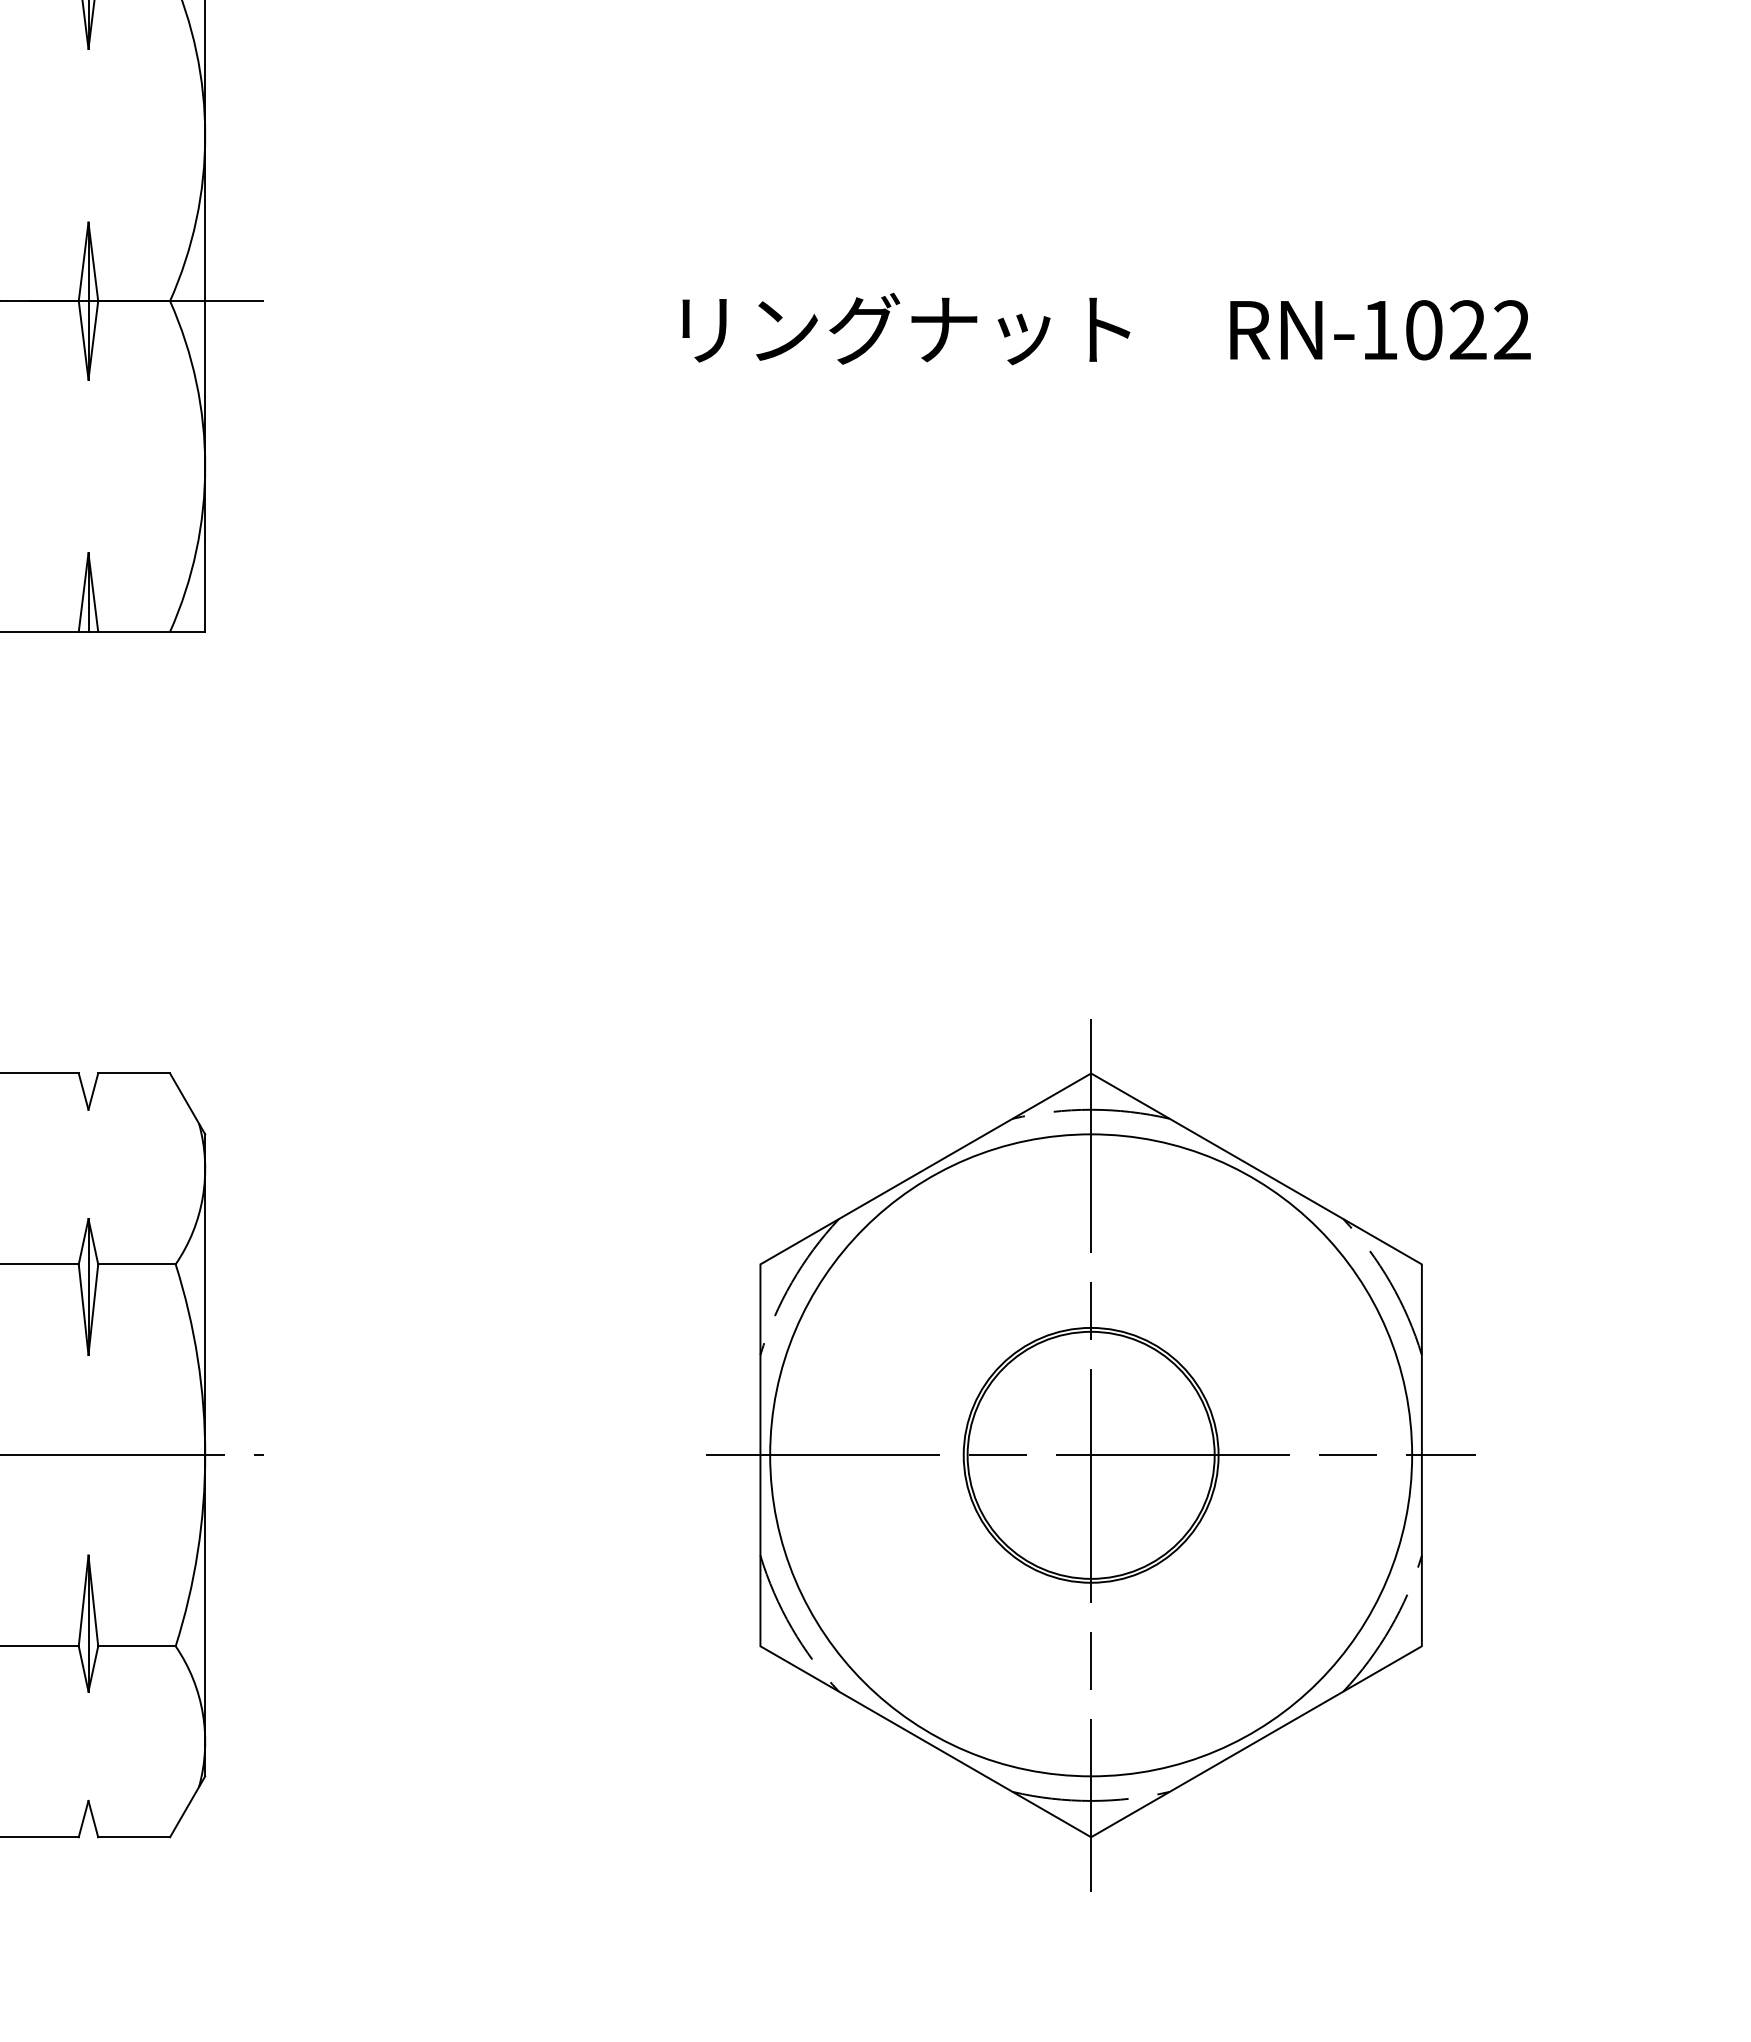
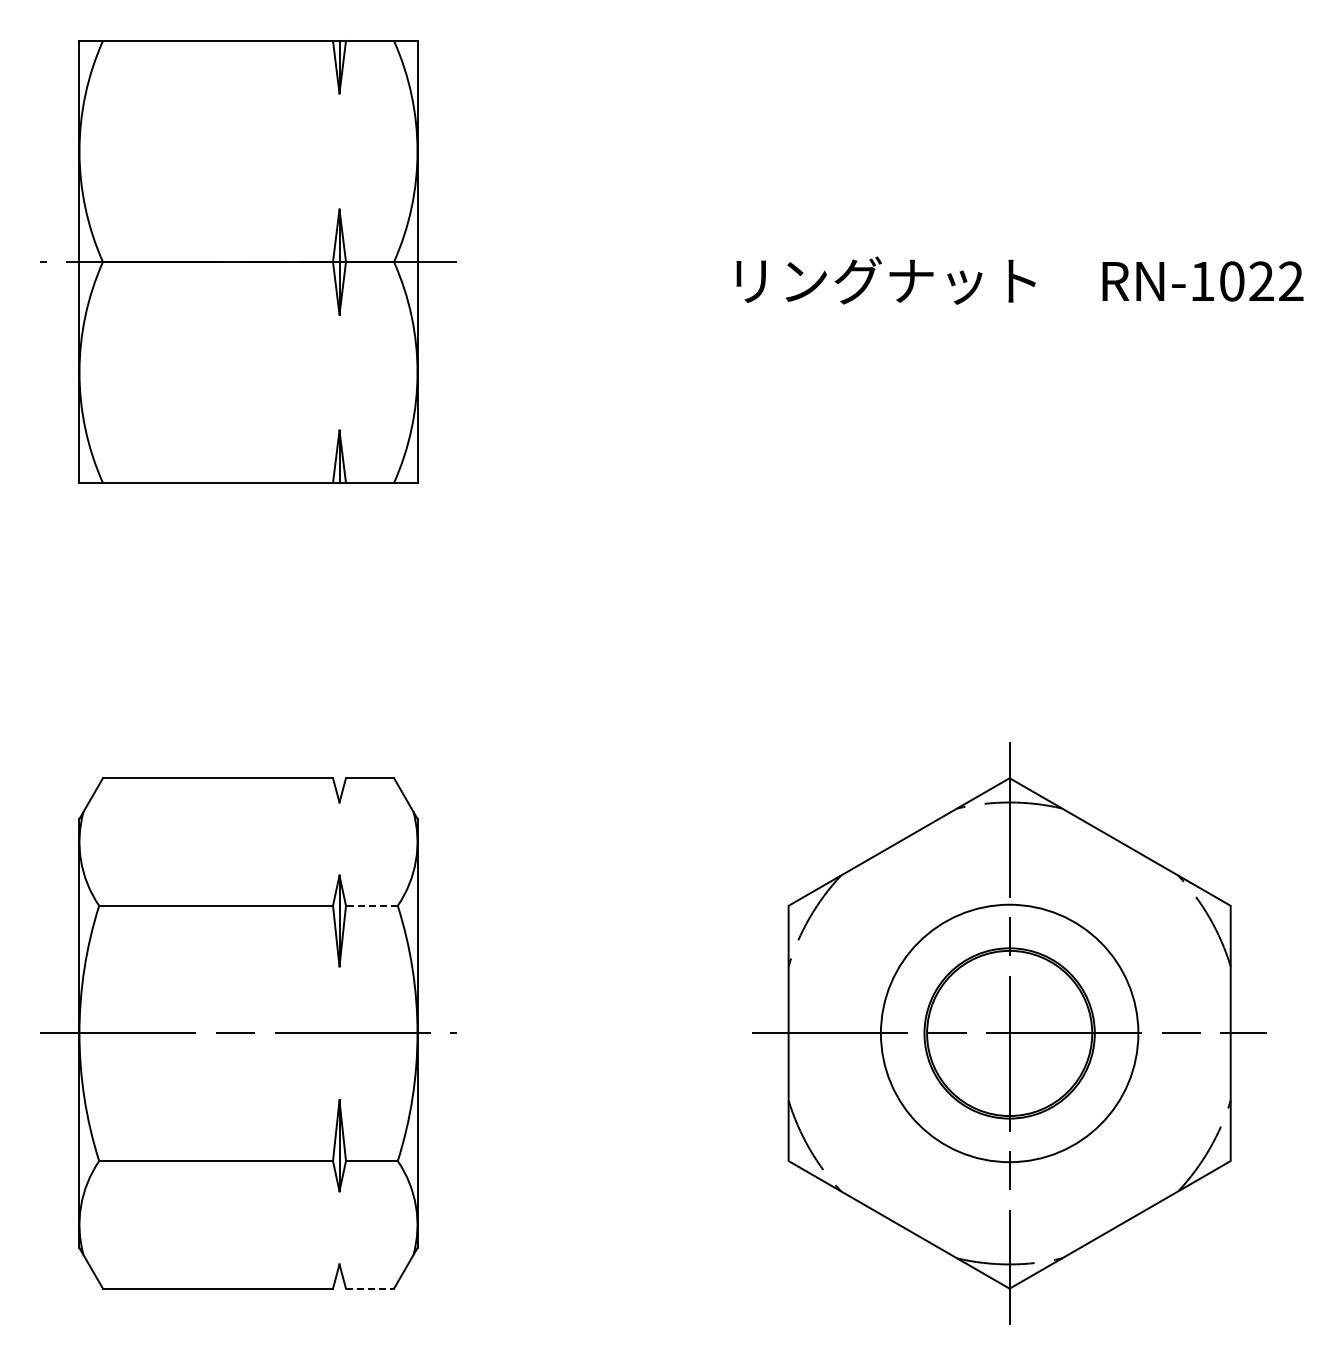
line: (136, 1263) -> (371, 905), solid -> dashed
circle: (1090, 1455) -> (1009, 1033), size x0.6
line: (134, 1836) -> (370, 1288), solid -> dashed

